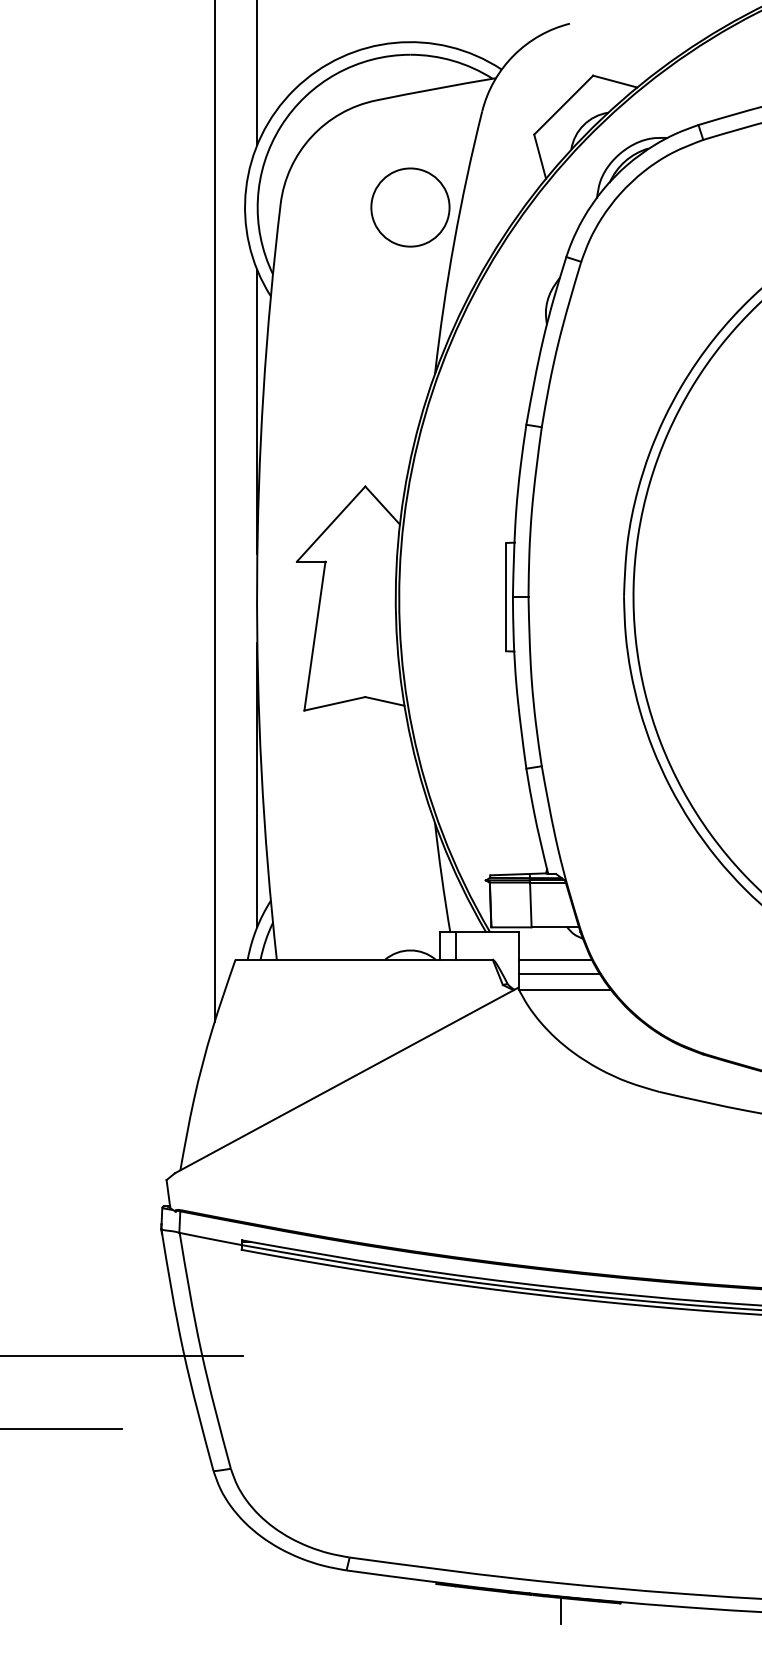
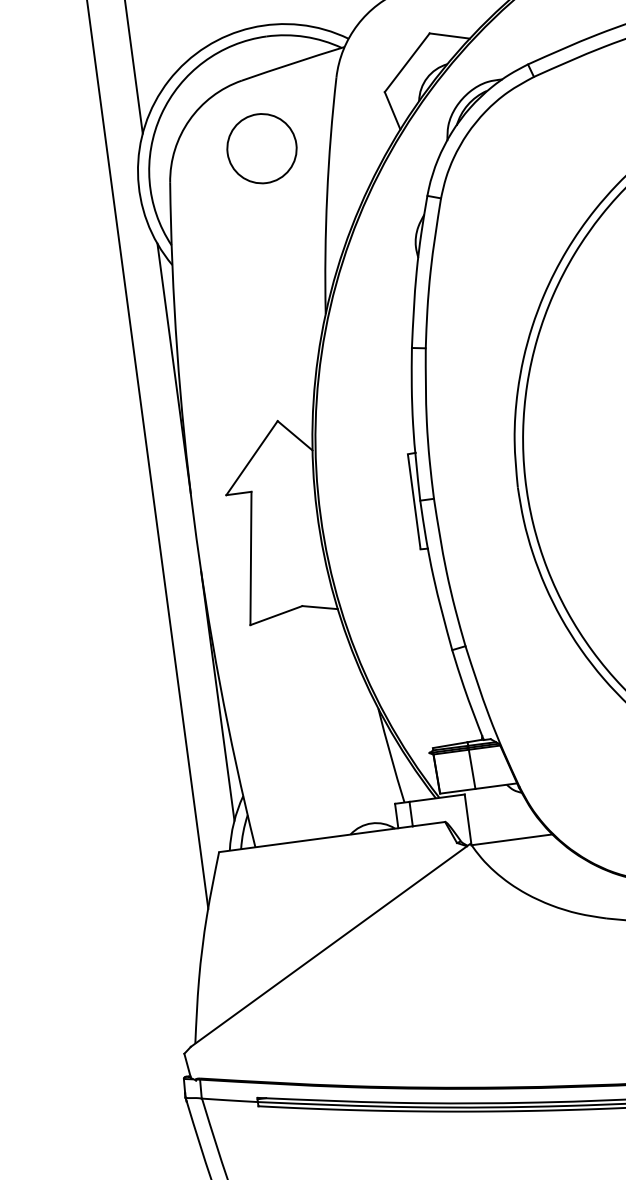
circle: (410, 207) -> (262, 148), moved
line: (555, 959) -> (500, 814), removed
line: (559, 973) -> (505, 826), removed

